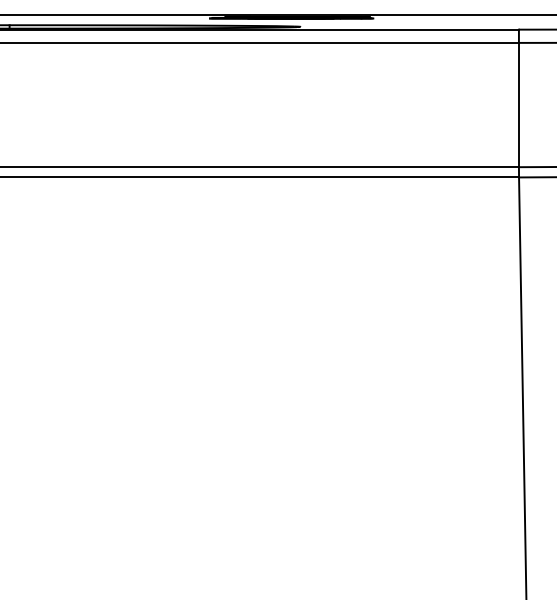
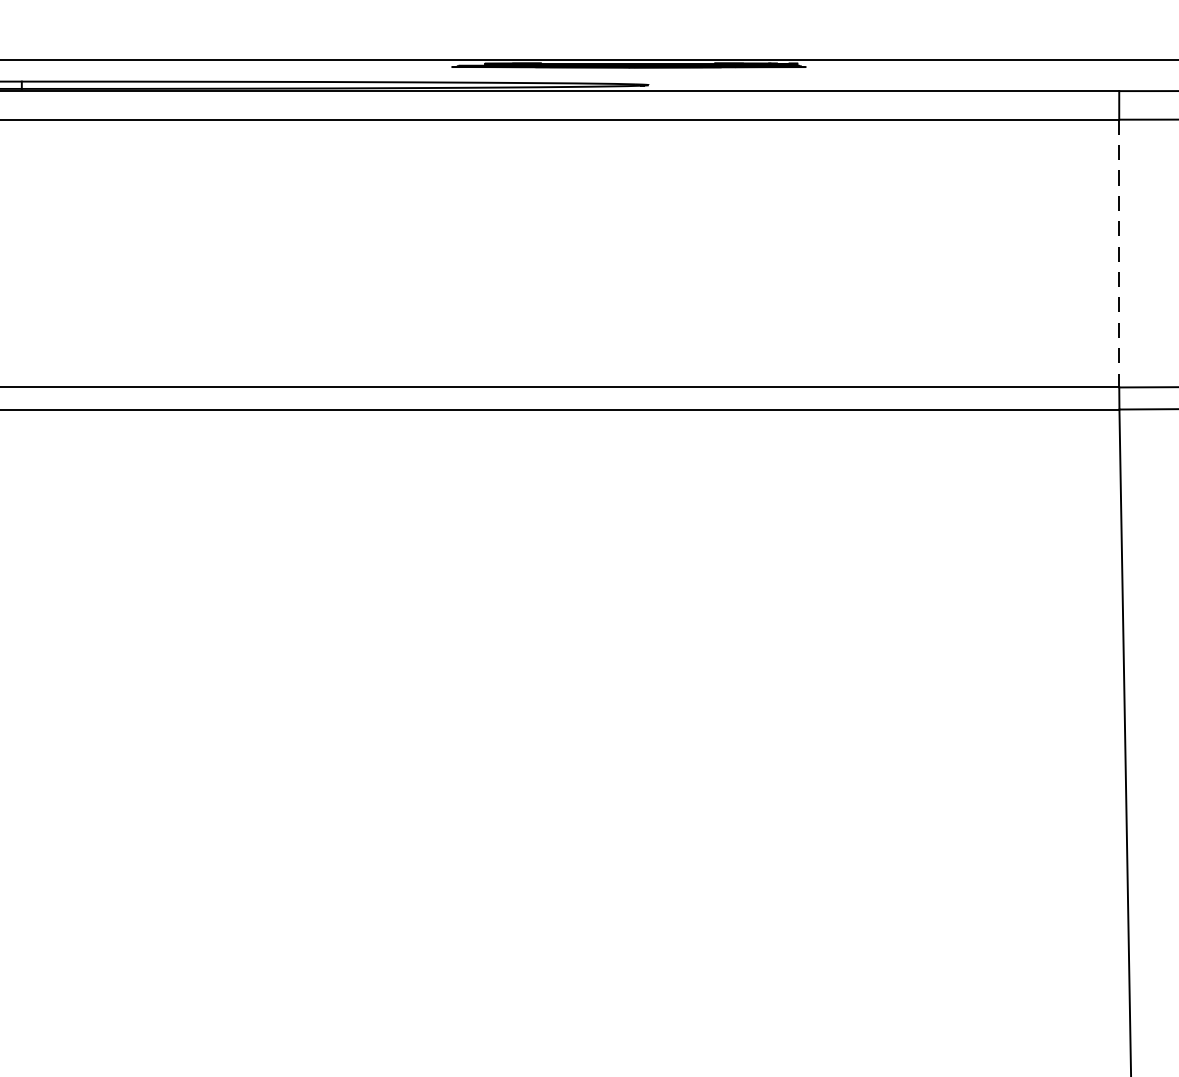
line: (518, 105) -> (1118, 254), solid -> dashed

